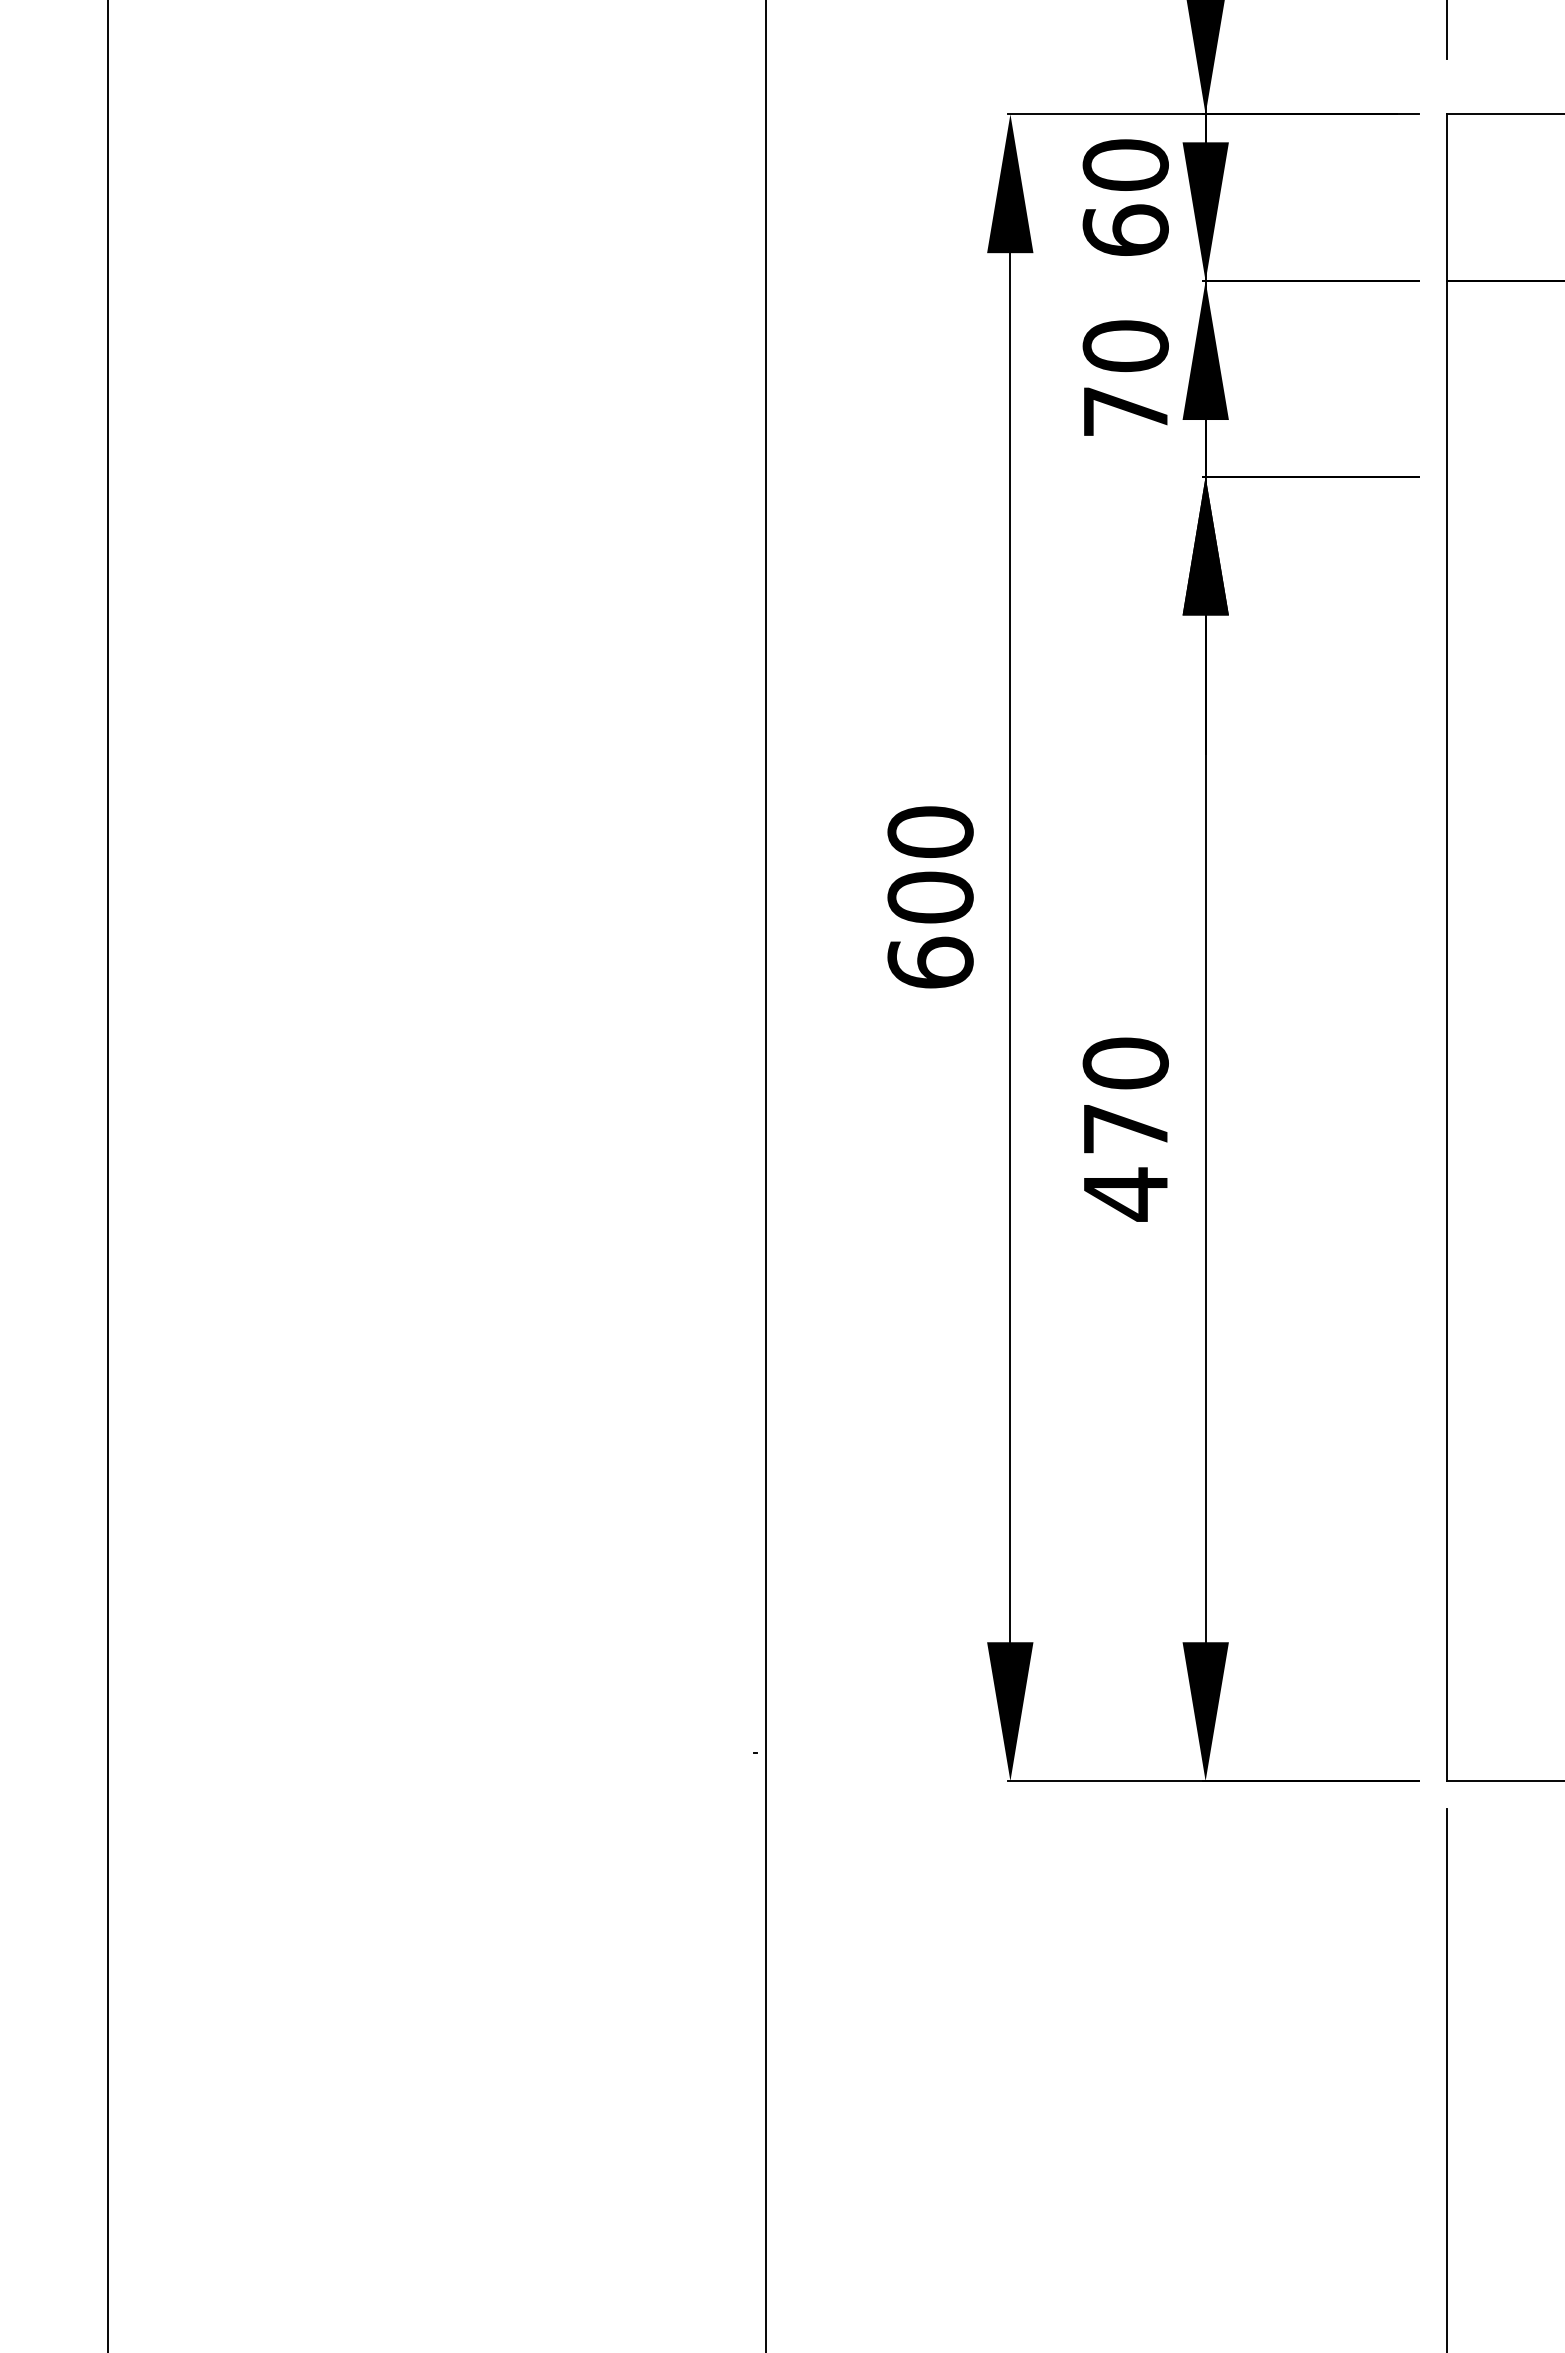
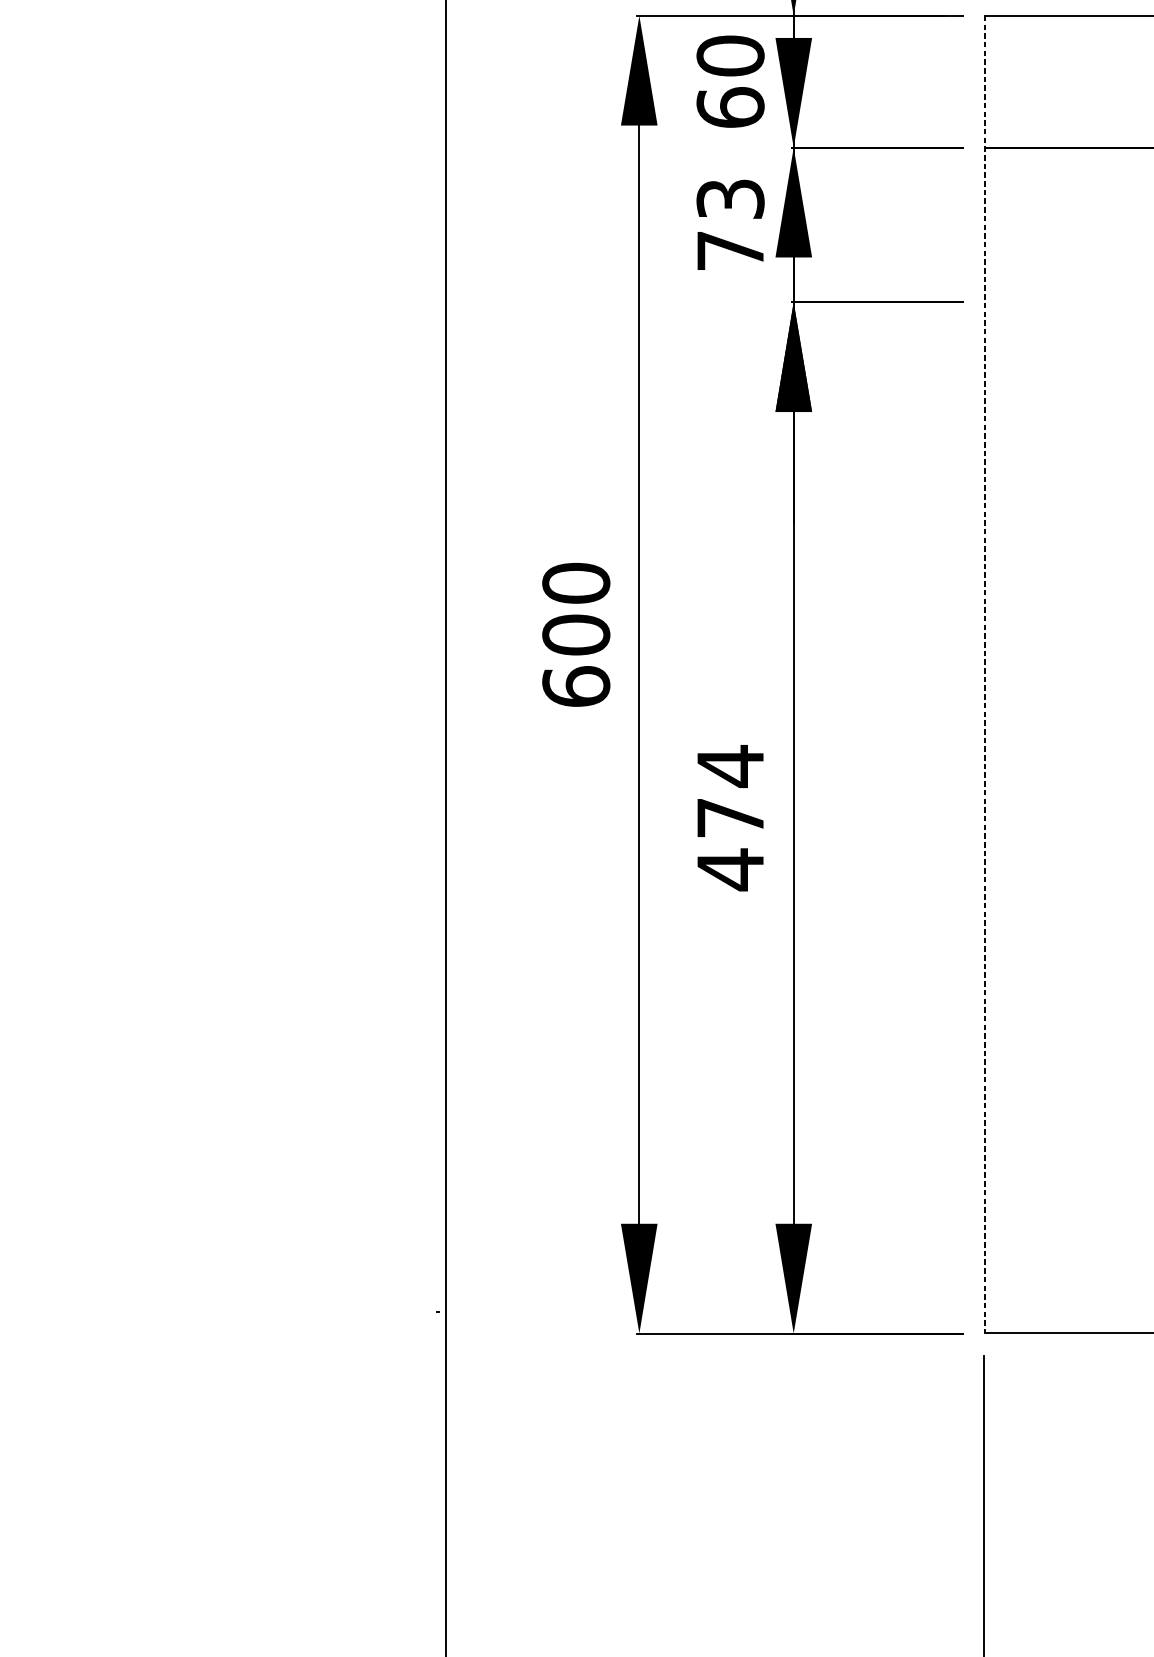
text: (1125, 346) -> (730, 199), 70 -> 73
line: (1447, 948) -> (984, 675), solid -> dashed
text: (1125, 1063) -> (730, 766), 470 -> 474

